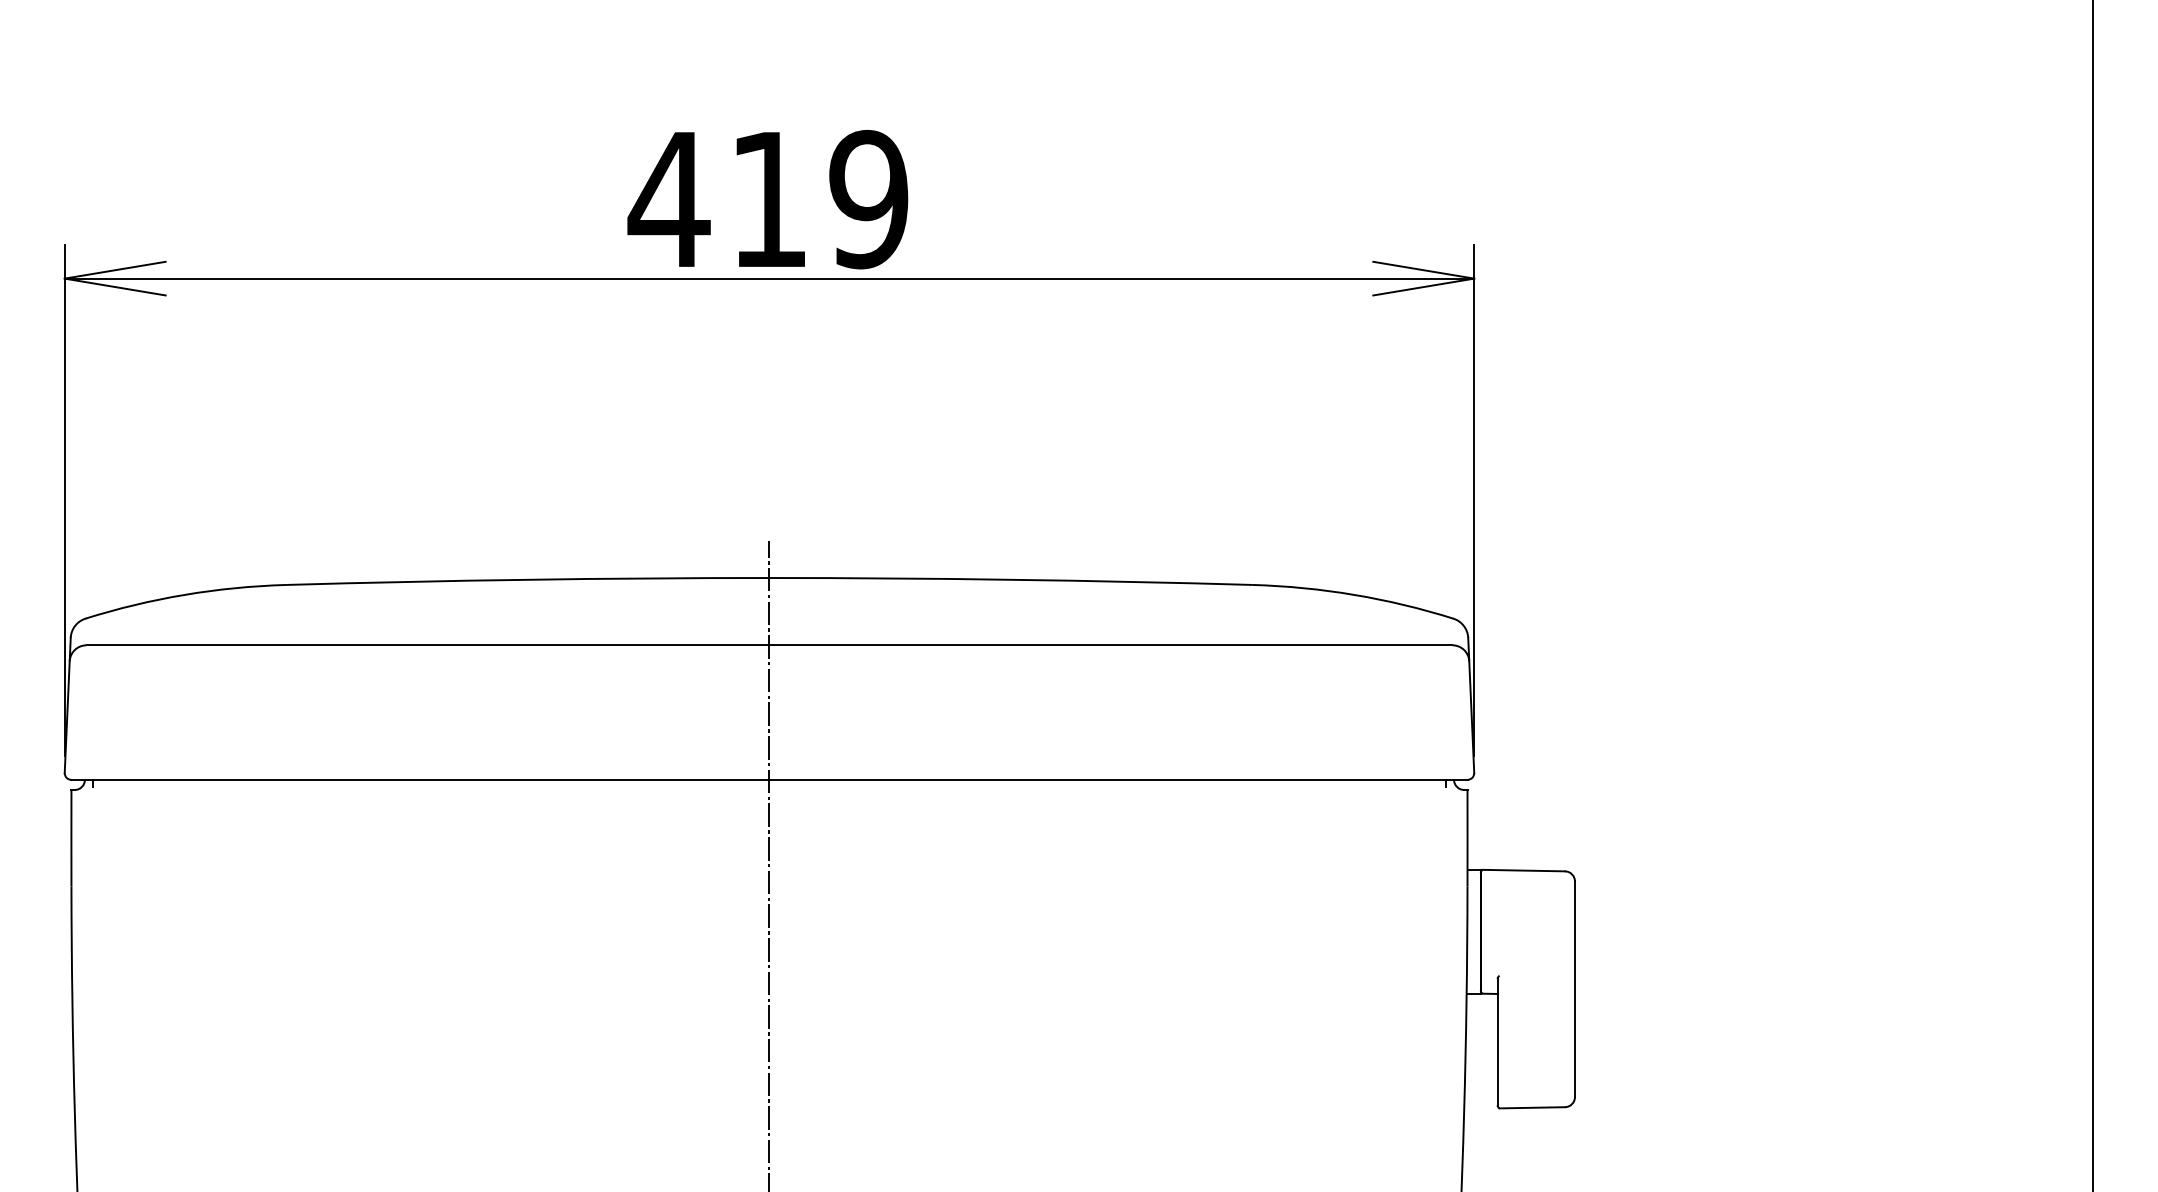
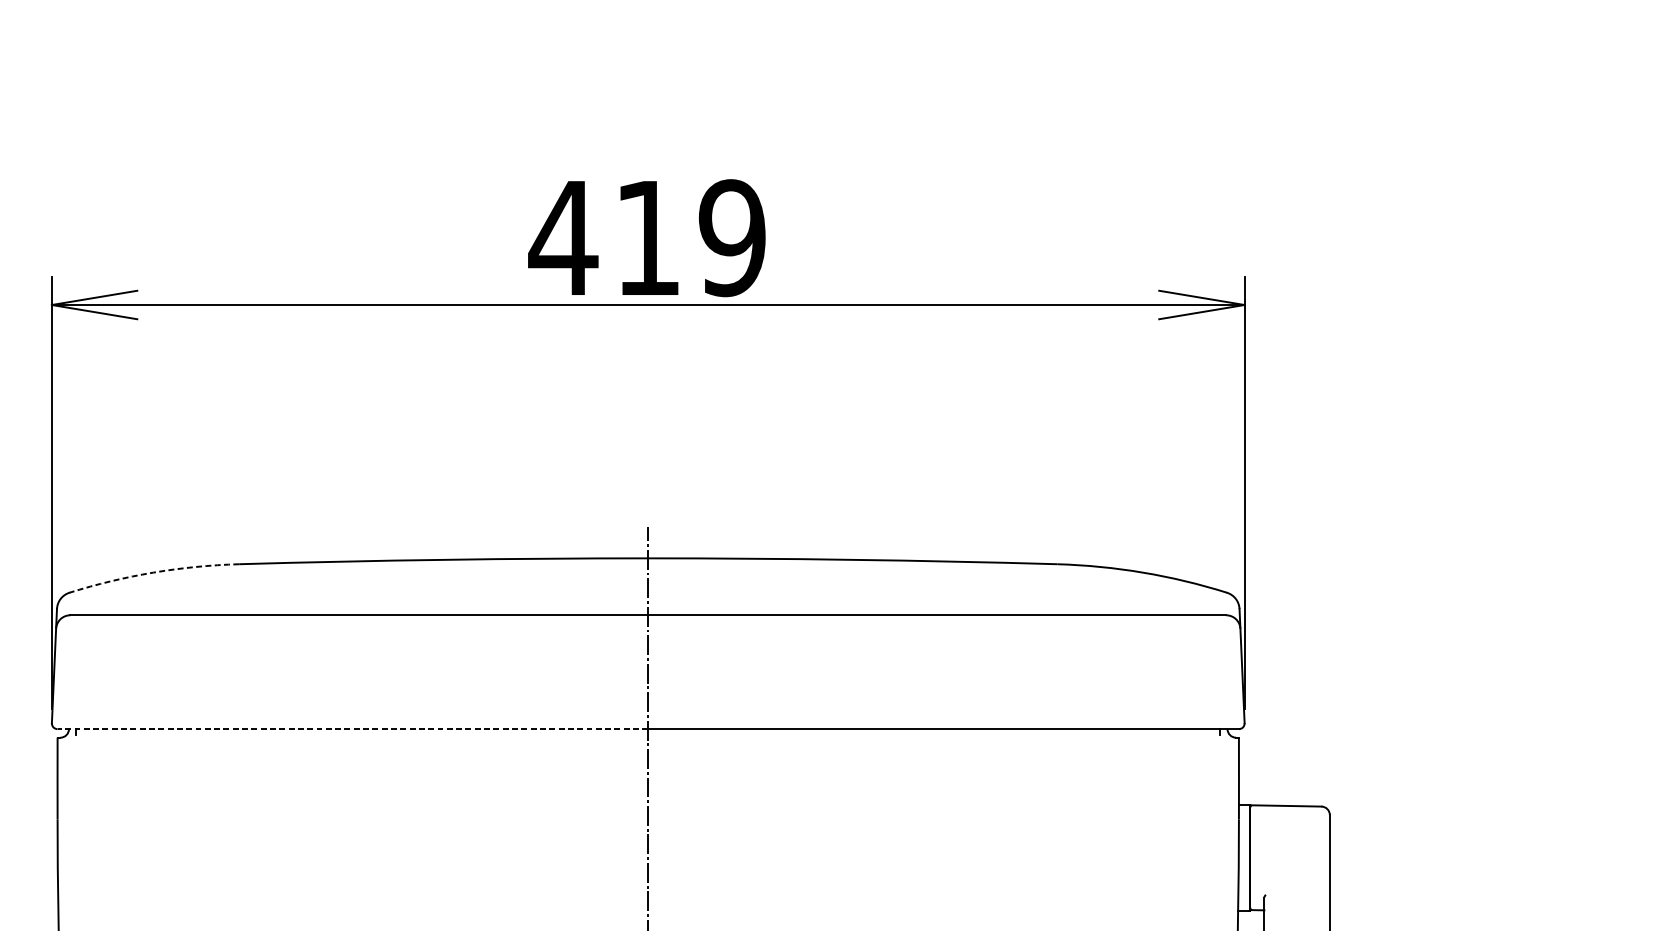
arc: (184, 594) -> (153, 572), solid -> dashed
line: (419, 779) -> (352, 728), solid -> dashed

